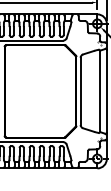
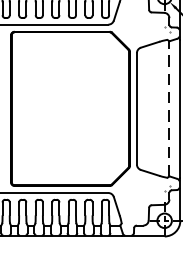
line: (100, 91) -> (169, 109), solid -> dashed

